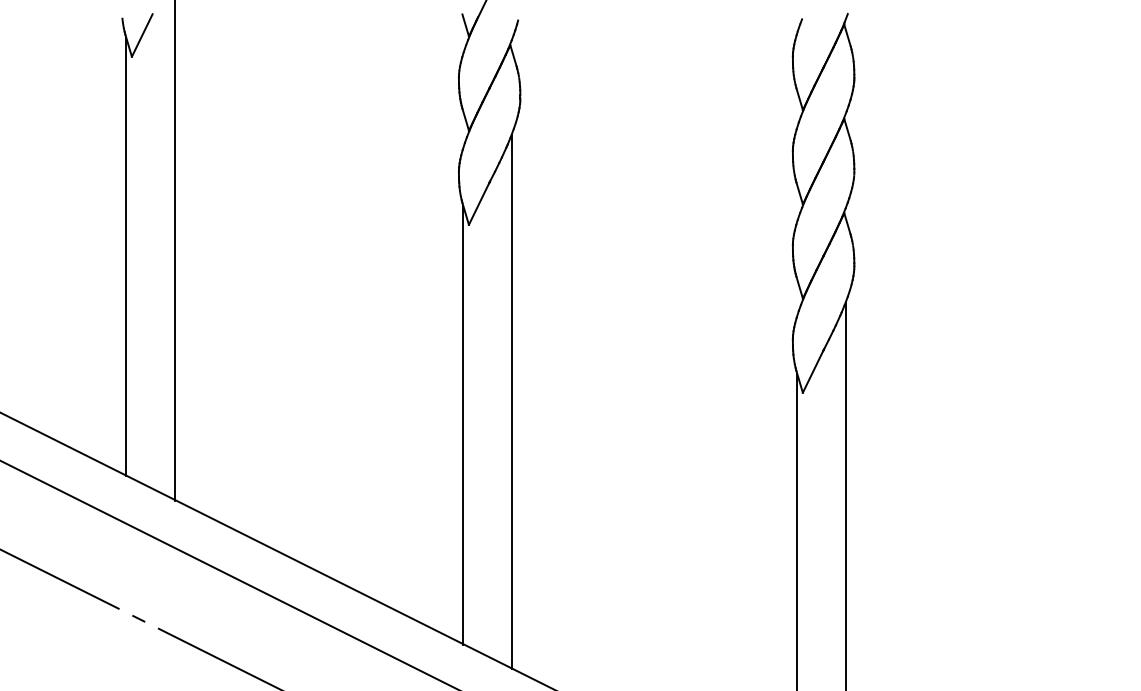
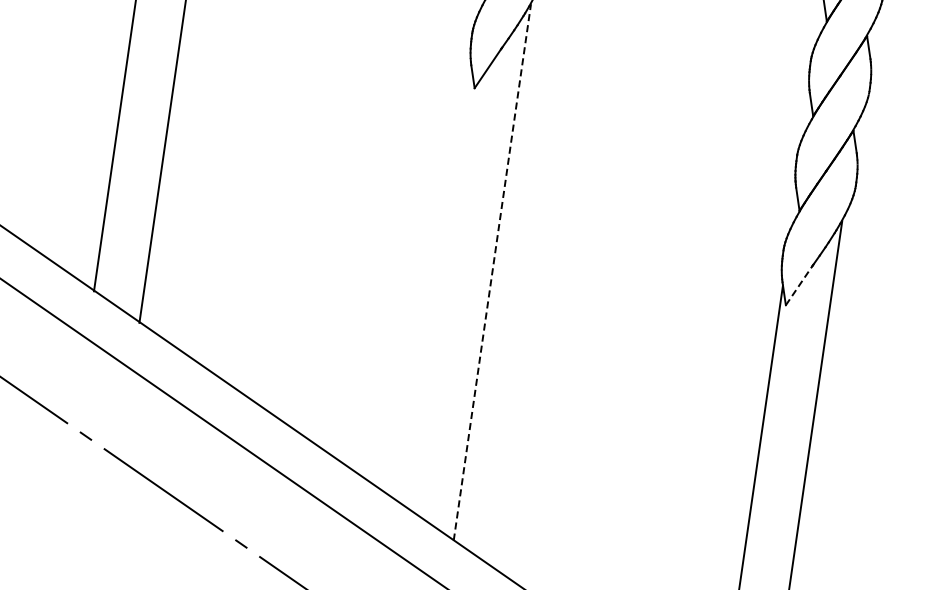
line: (813, 371) -> (799, 285), solid -> dashed
line: (512, 401) -> (492, 271), solid -> dashed
line: (463, 425) -> (440, 288), removed

